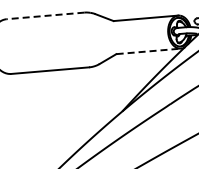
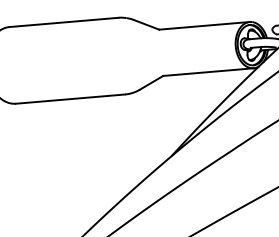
line: (45, 15) -> (63, 21), dashed -> solid
line: (149, 51) -> (209, 72), dashed -> solid

